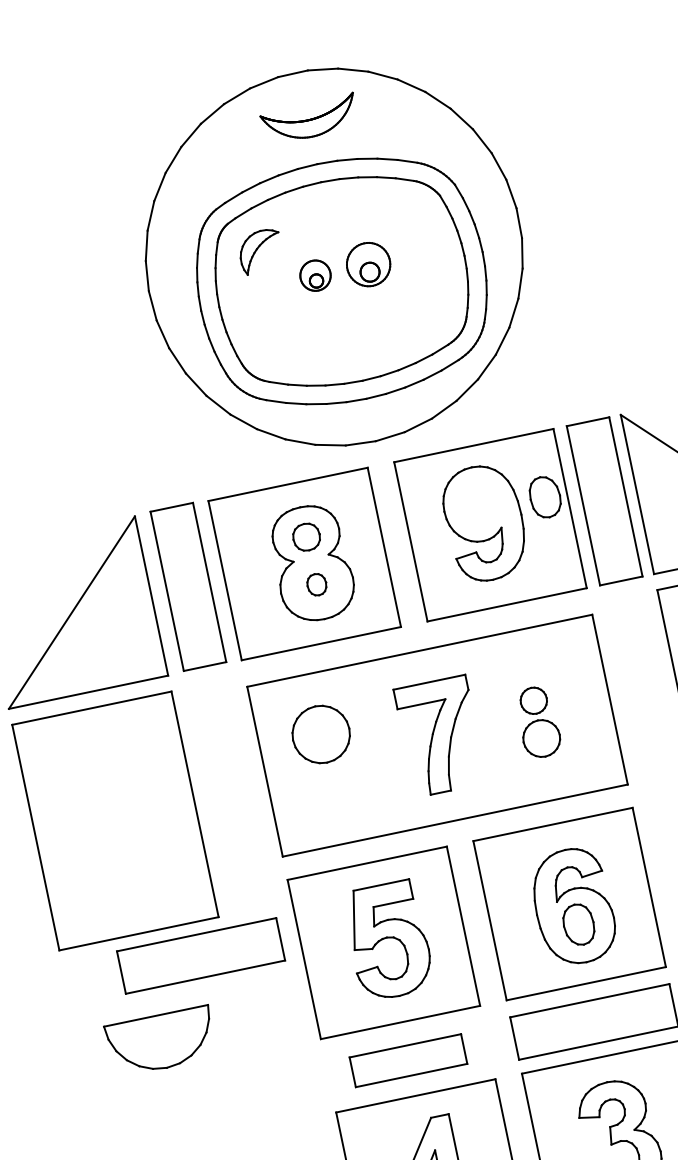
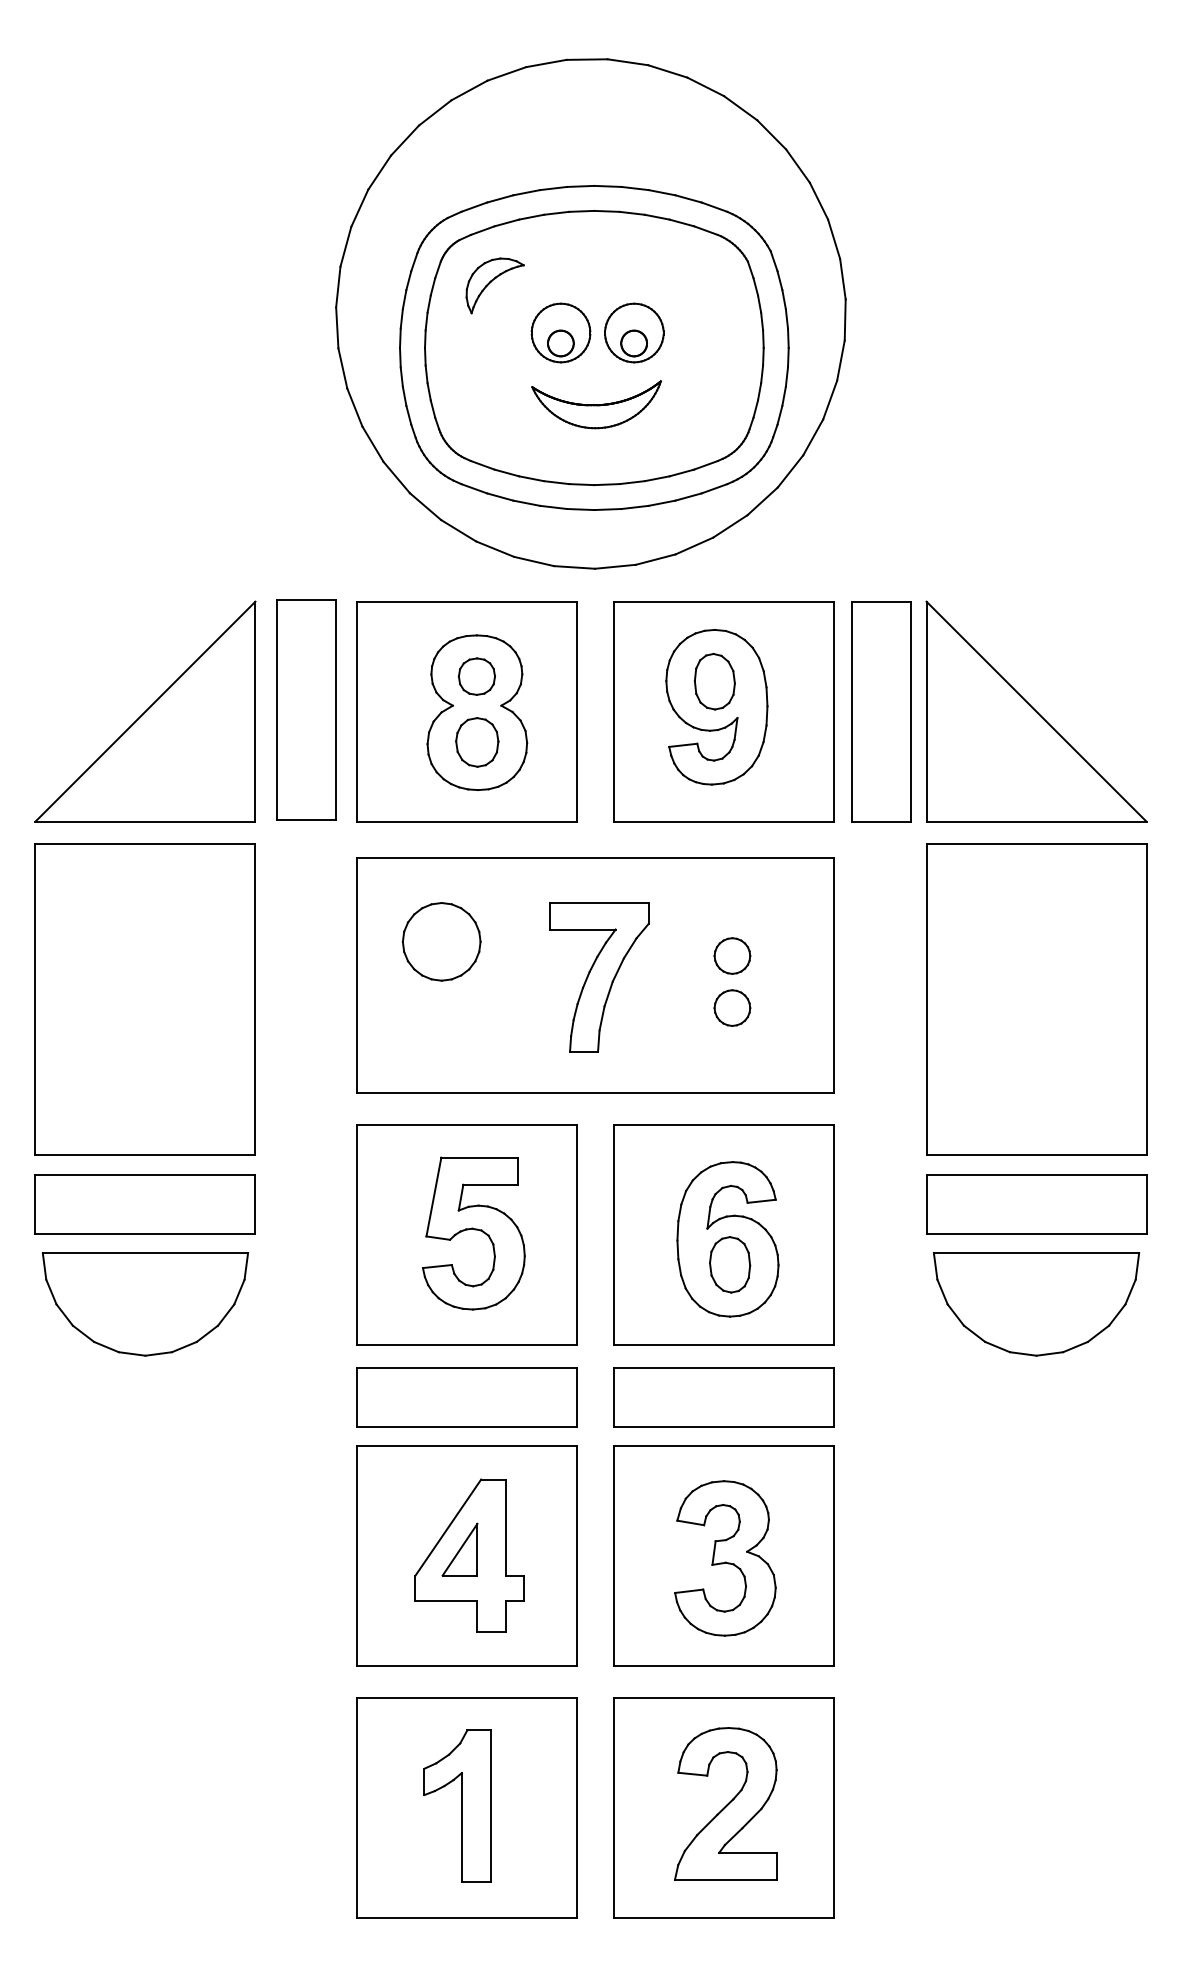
part: (309, 119) -> (596, 404), moved
part: (315, 275) -> (560, 332), size x1.43
part: (544, 497) -> (714, 681), moved
part: (316, 584) -> (477, 742), size x1.67
part: (541, 738) -> (732, 1007), size x0.71
part: (200, 955) -> (144, 1204), moved
part: (160, 1042) -> (144, 1304), size x1.43
part: (408, 1060) -> (466, 1397), size x1.43

